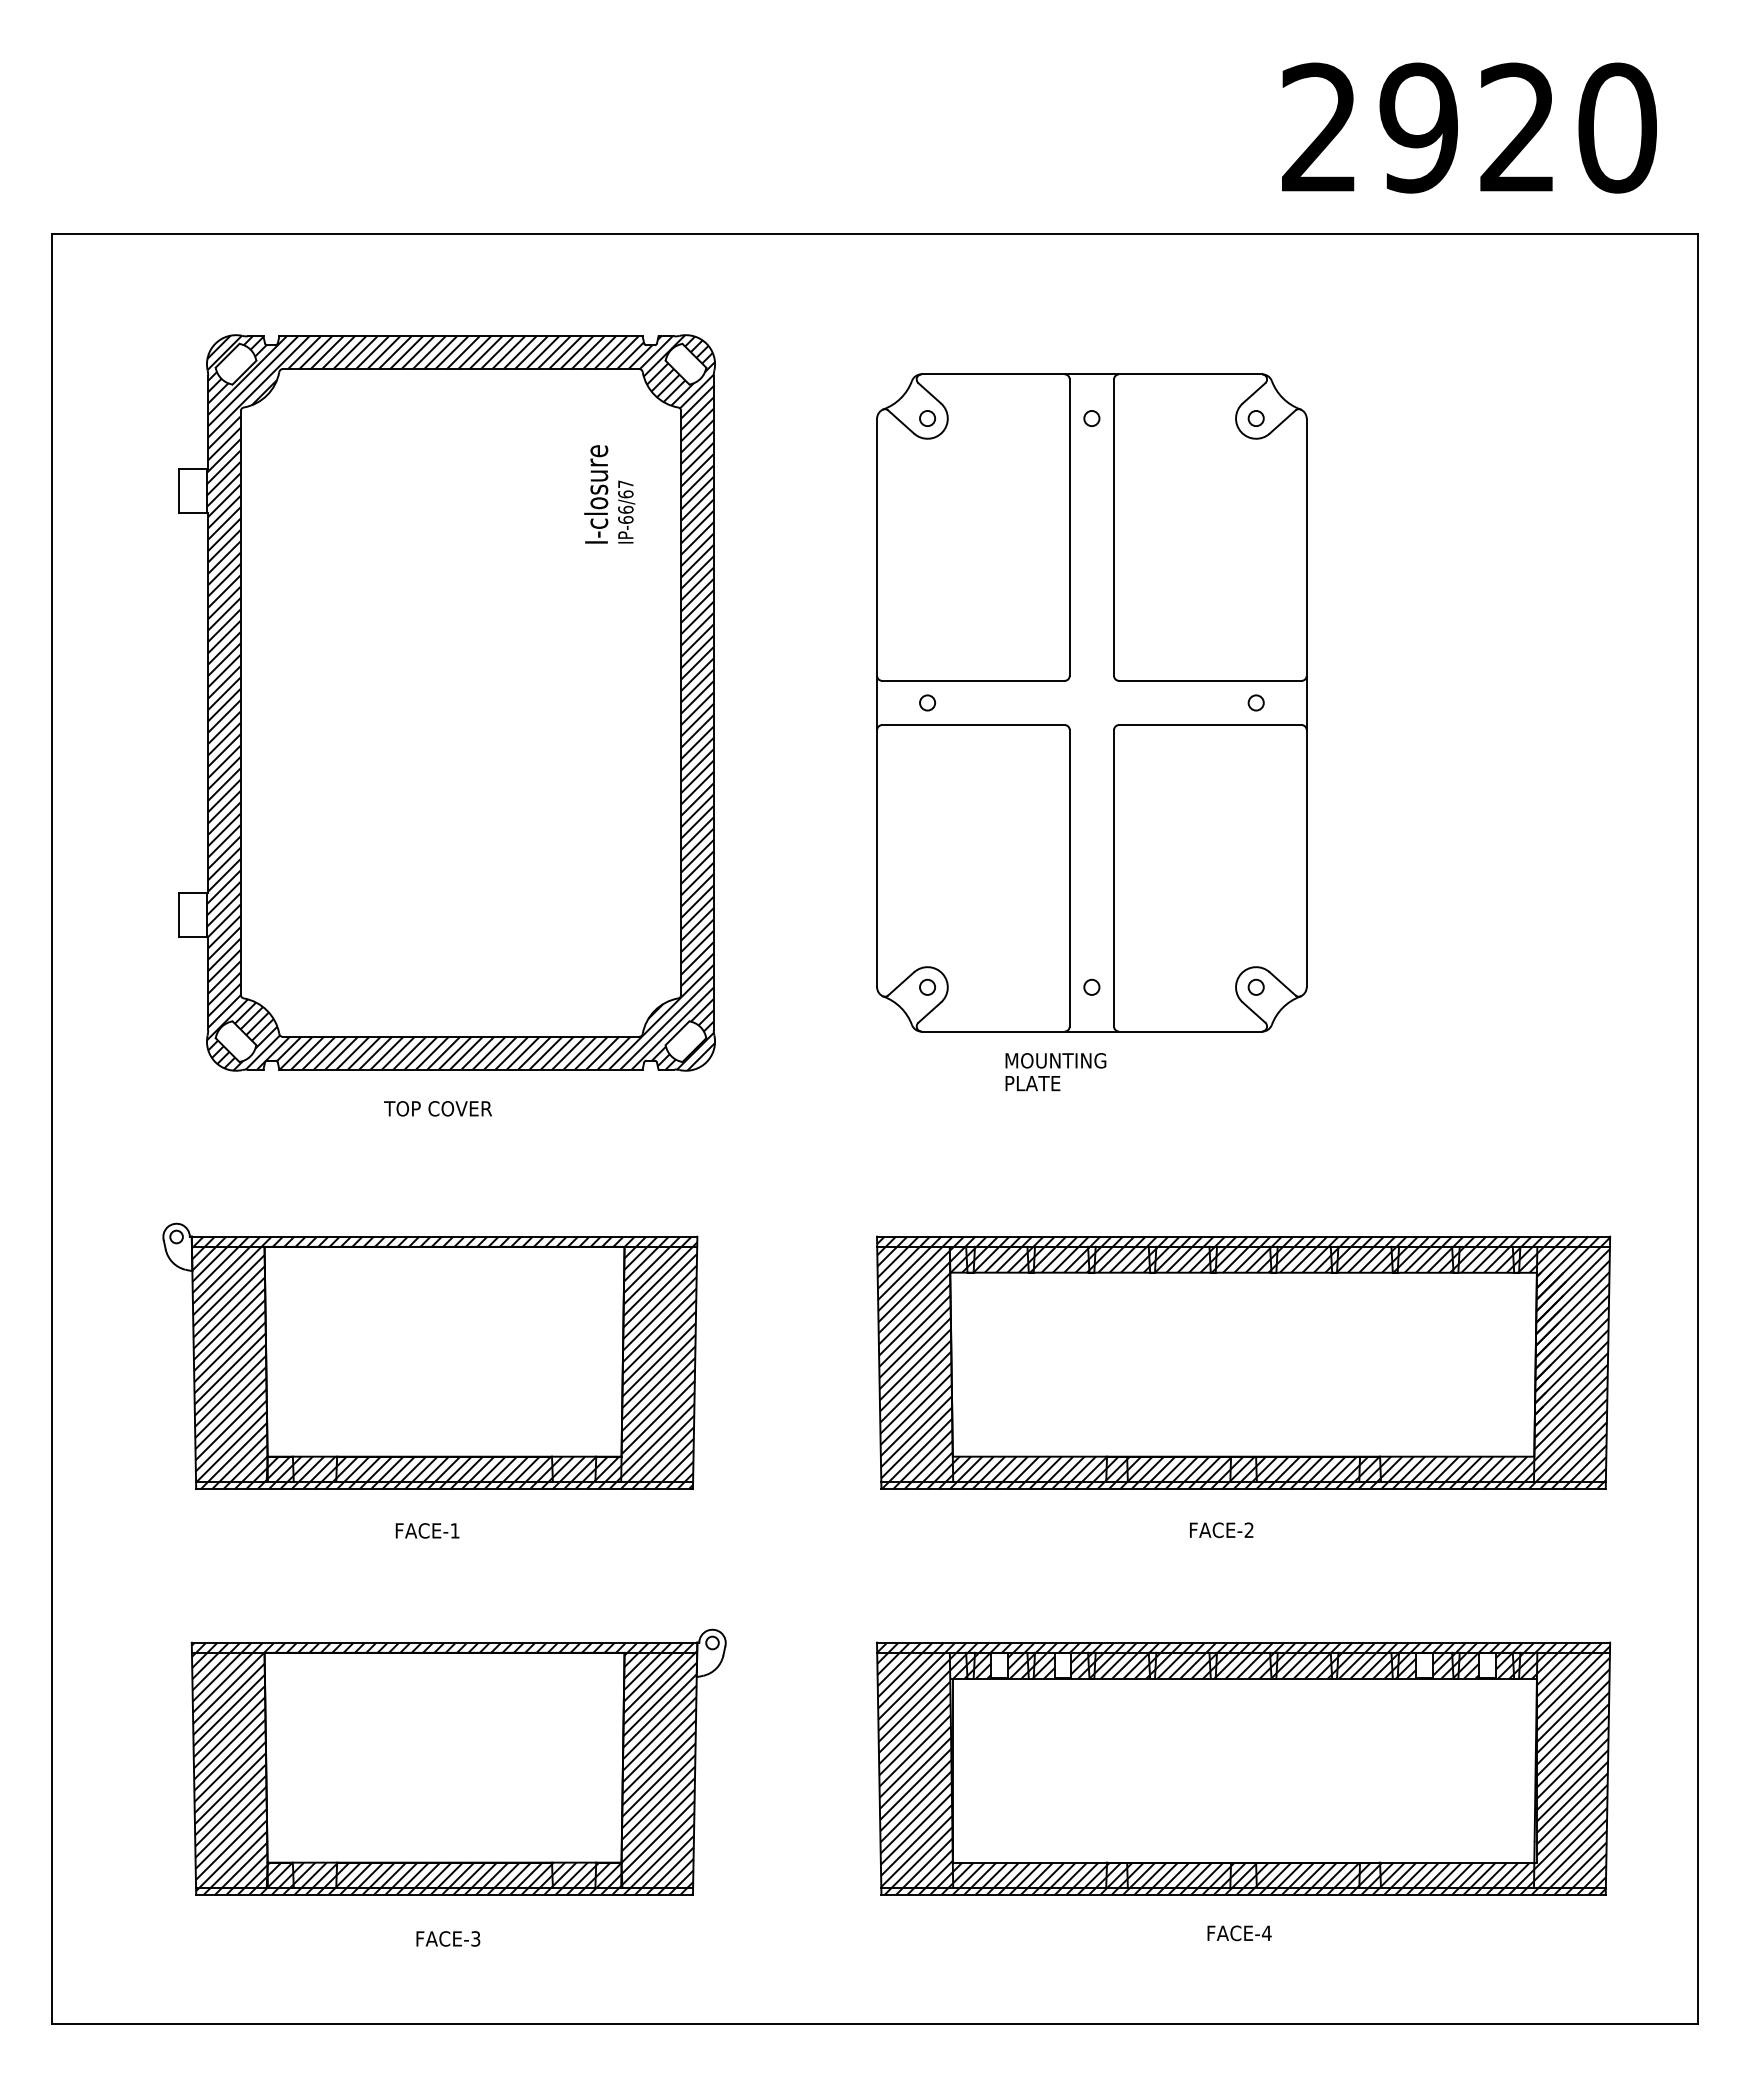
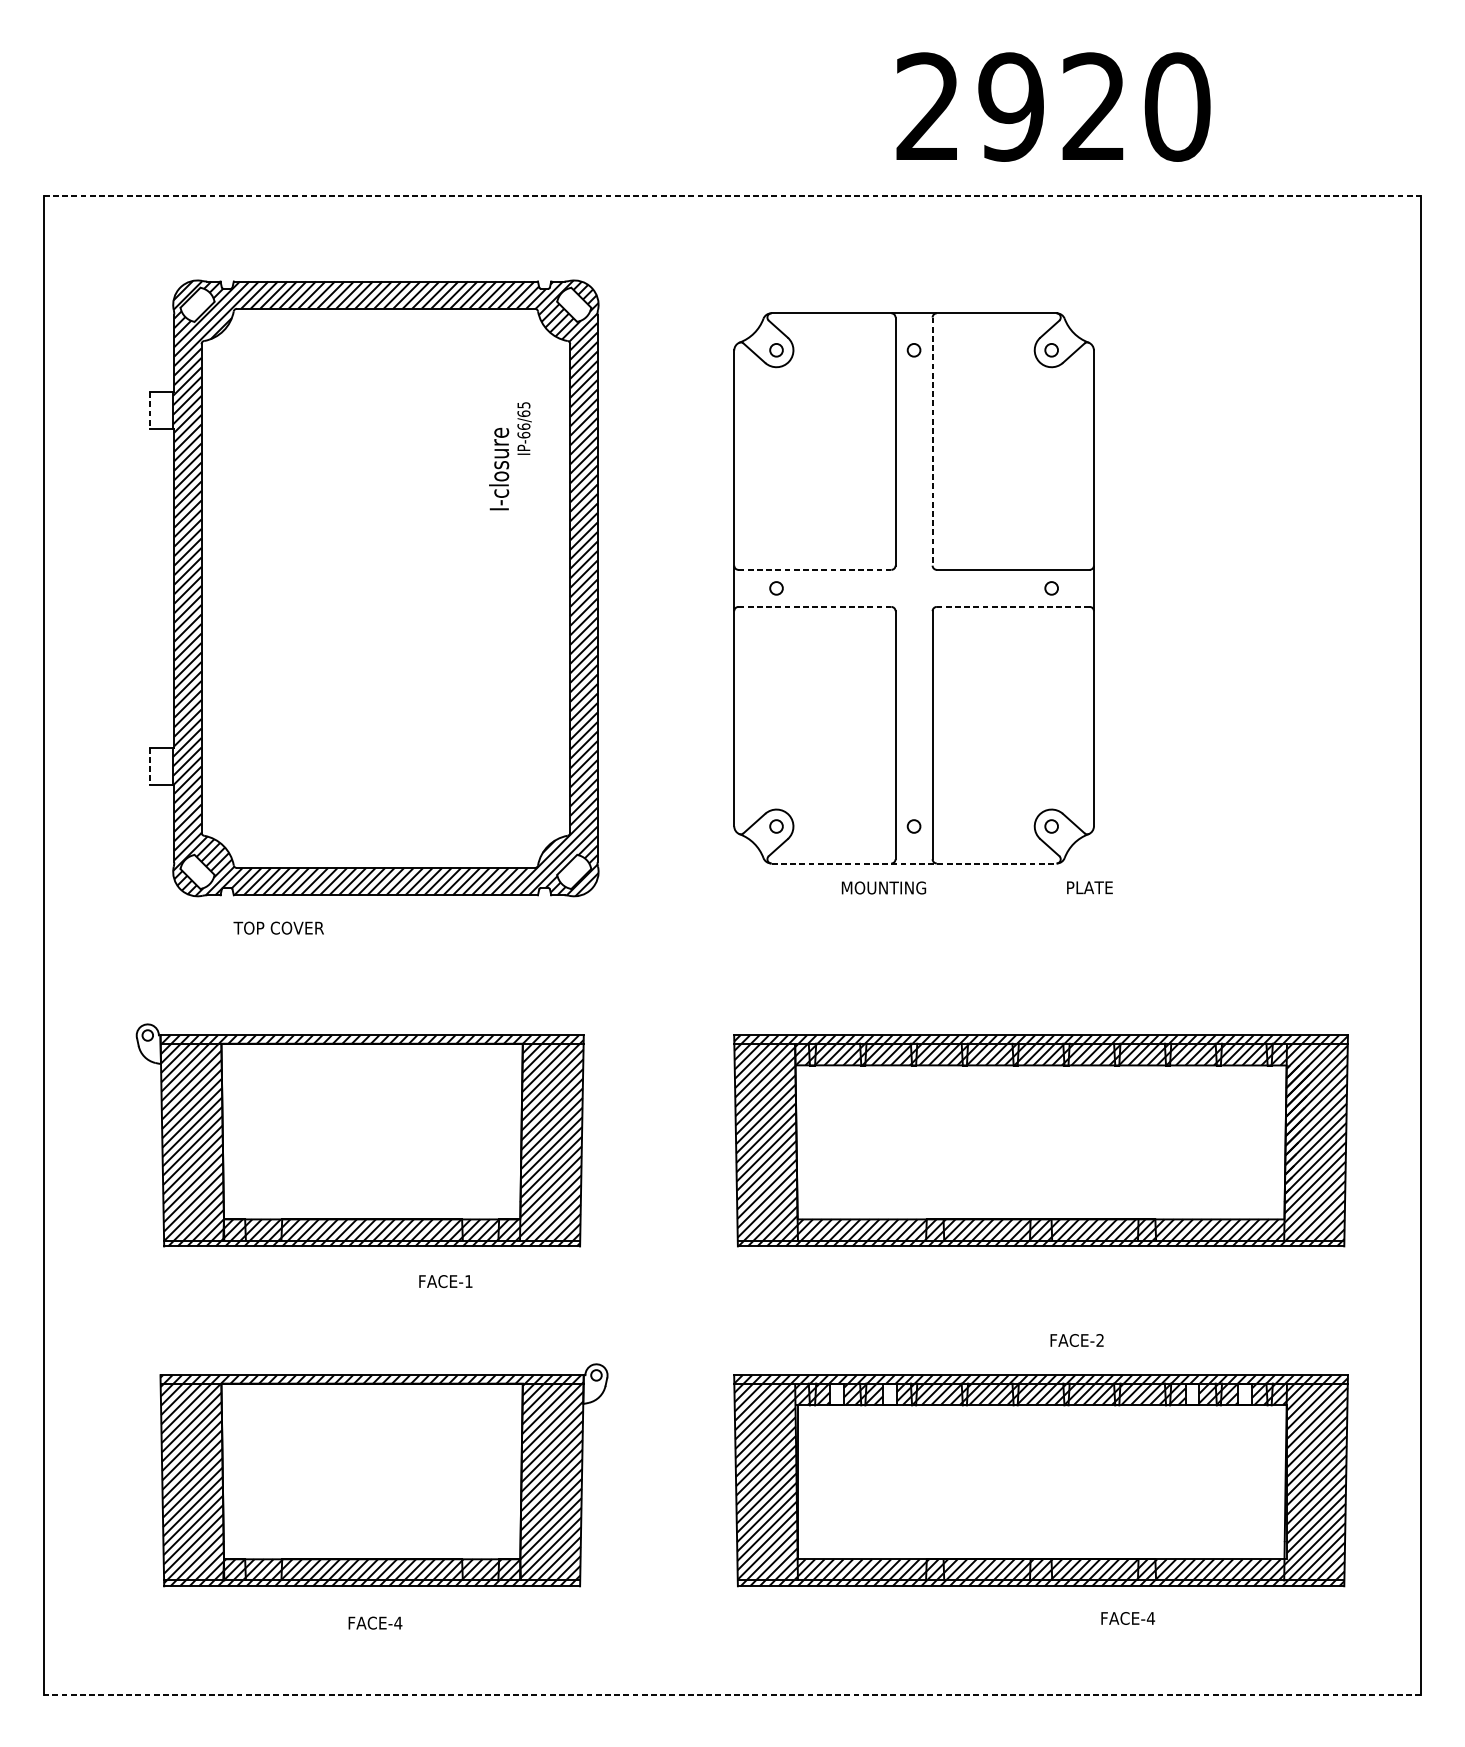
text: (1469, 127) -> (1053, 106), moved
line: (874, 233) -> (732, 195), solid -> dashed
text: (625, 484) -> (523, 405), IP-66/67 -> IP-66/65
line: (179, 491) -> (150, 411), solid -> dashed
text: (596, 494) -> (499, 469), moved
line: (1114, 528) -> (933, 442), solid -> dashed
line: (973, 680) -> (814, 569), solid -> dashed
line: (973, 725) -> (814, 607), solid -> dashed
line: (1209, 725) -> (1012, 607), solid -> dashed
line: (179, 915) -> (150, 766), solid -> dashed
line: (1092, 1031) -> (914, 863), solid -> dashed
text: (1032, 1083) -> (1089, 887), moved
text: (437, 1108) -> (278, 927), moved
text: (427, 1530) -> (445, 1281), moved
text: (1221, 1530) -> (1077, 1340), moved
text: (1239, 1933) -> (1128, 1618), moved
text: (475, 1938) -> (398, 1622), FACE-3 -> FACE-4
line: (874, 2024) -> (732, 1694), solid -> dashed

